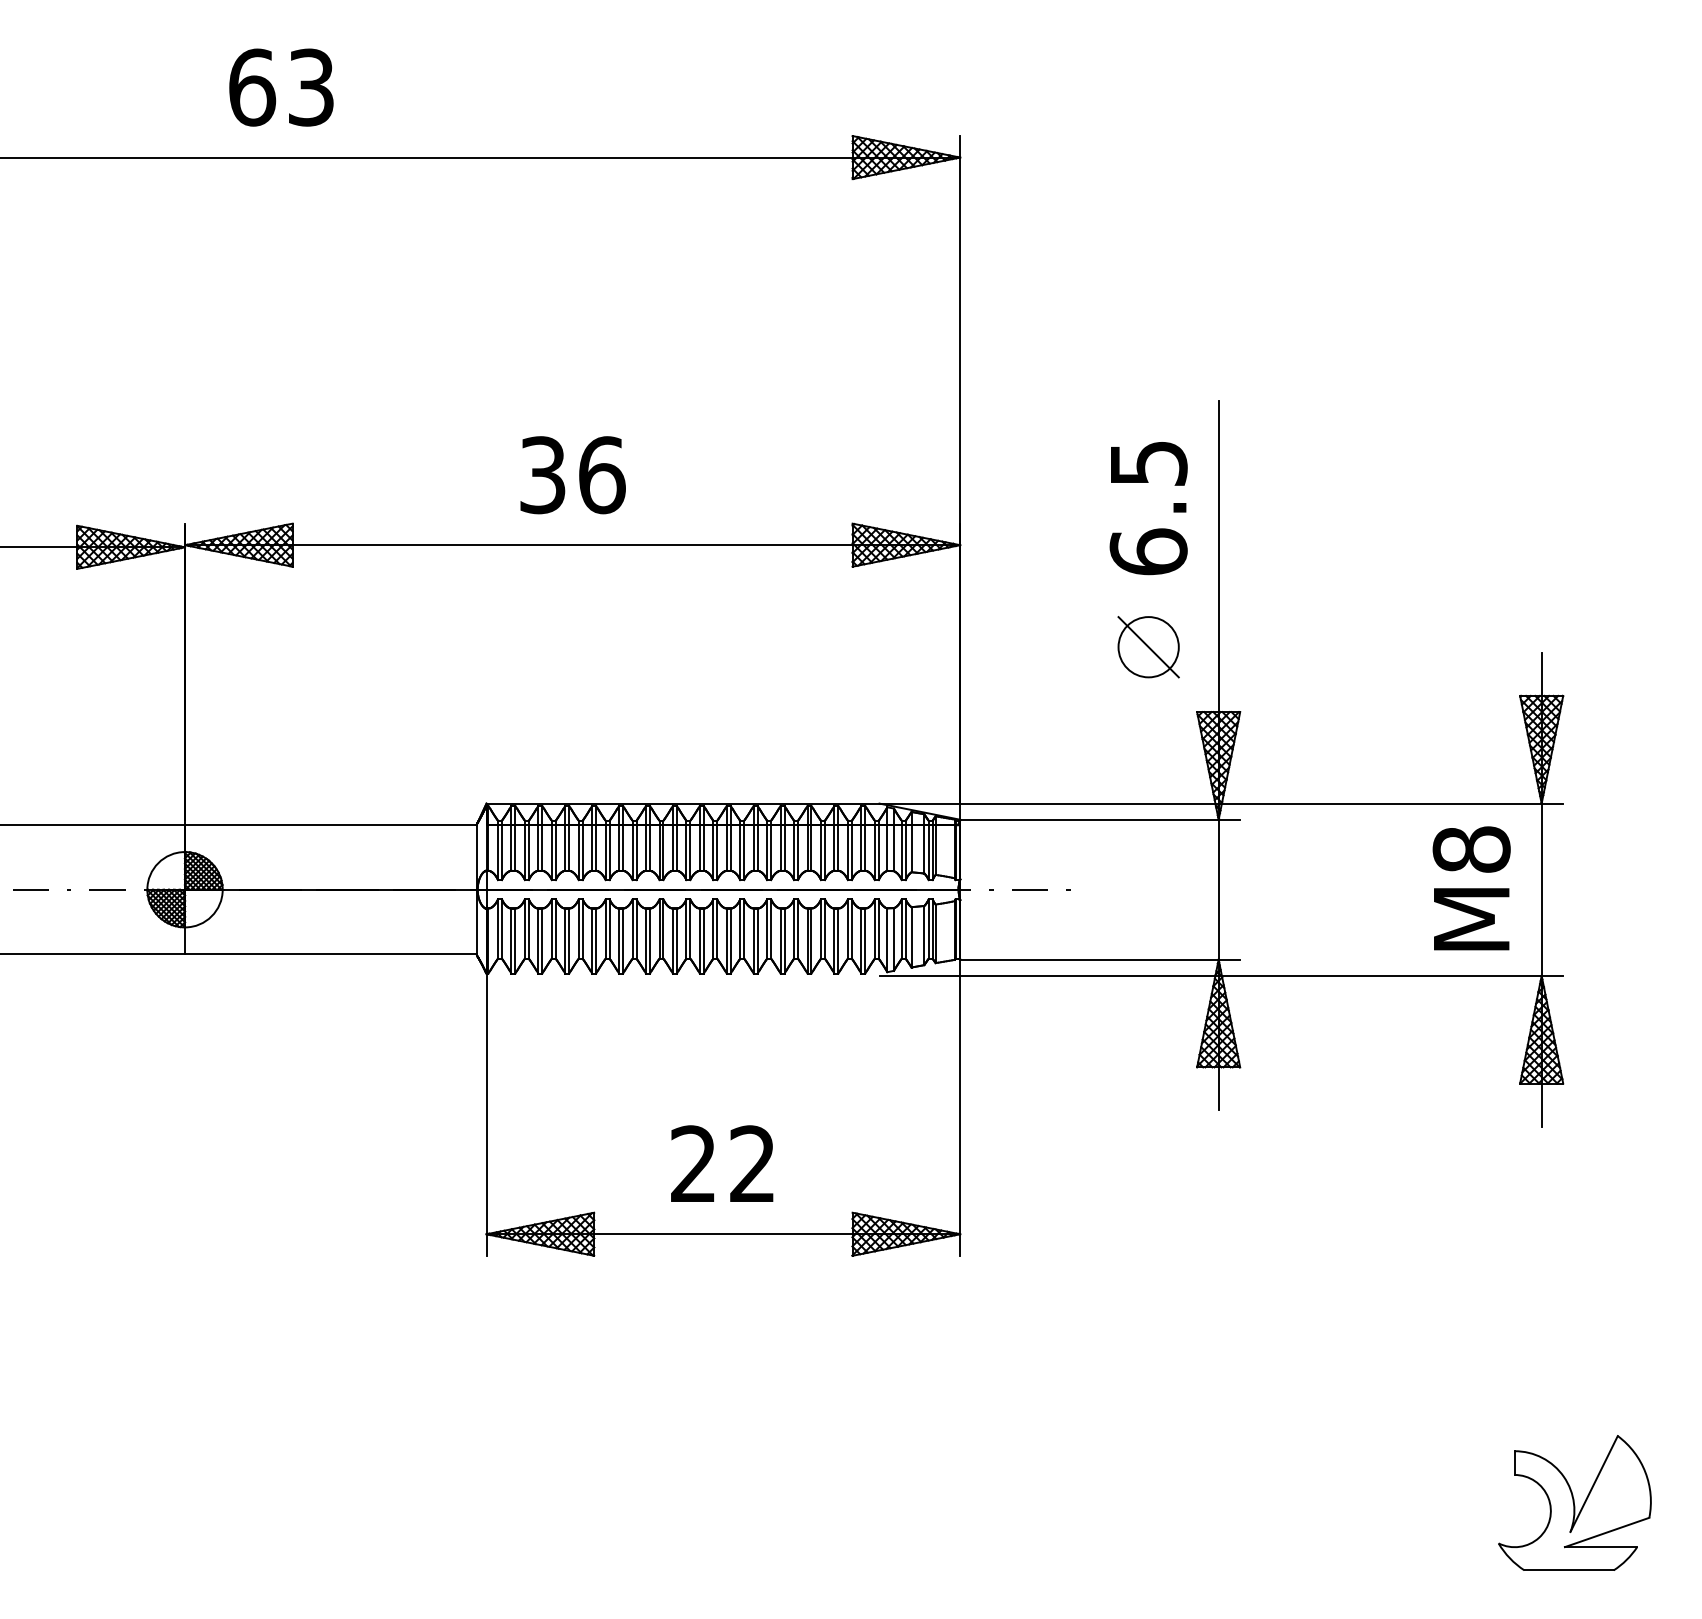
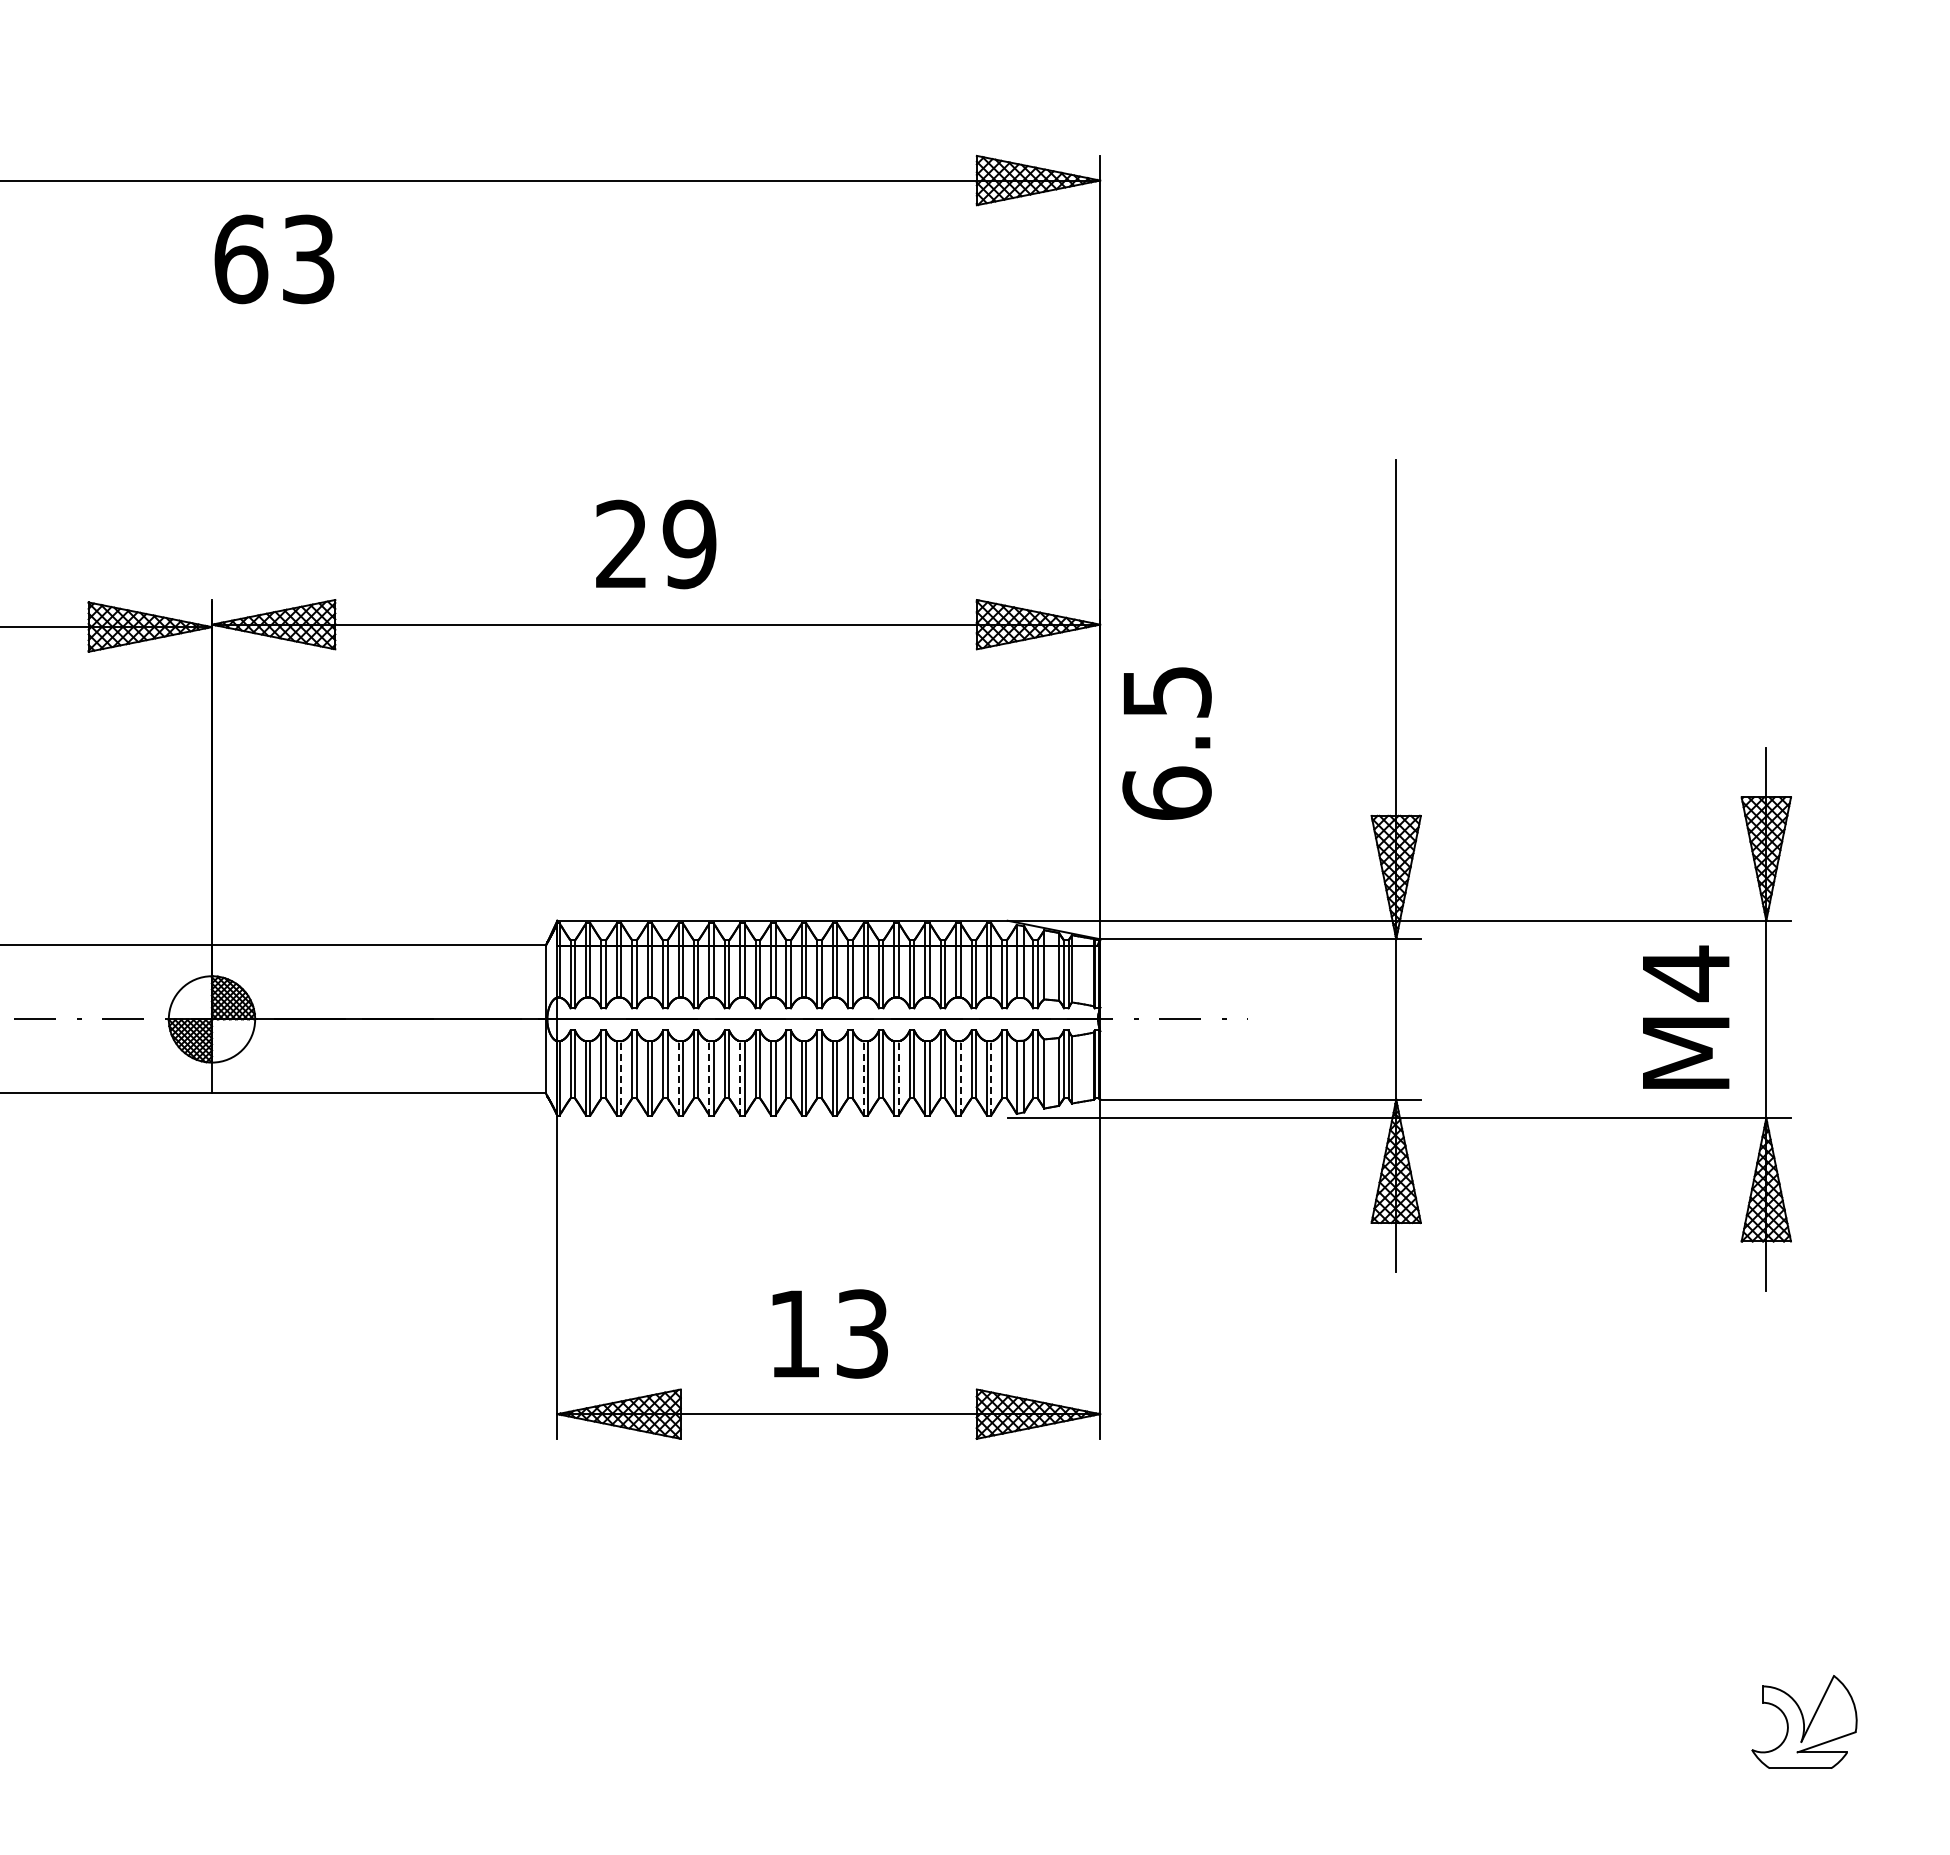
text: (281, 87) -> (274, 259), moved
text: (573, 475) -> (656, 544), 36 -> 29
text: (1148, 508) -> (1166, 743), moved
part: (1148, 647) -> (1315, 741), removed
text: (1471, 849) -> (1685, 973), M8 -> M4
line: (542, 941) -> (621, 1078), solid -> dashed
line: (592, 941) -> (678, 1078), solid -> dashed
line: (619, 941) -> (709, 1078), solid -> dashed
line: (646, 941) -> (740, 1078), solid -> dashed
line: (753, 941) -> (863, 1078), solid -> dashed
line: (784, 941) -> (898, 1078), solid -> dashed
line: (838, 941) -> (960, 1078), solid -> dashed
line: (865, 941) -> (991, 1078), solid -> dashed
text: (722, 1163) -> (827, 1333), 22 -> 13
part: (1574, 1502) -> (1804, 1721), size x0.6

